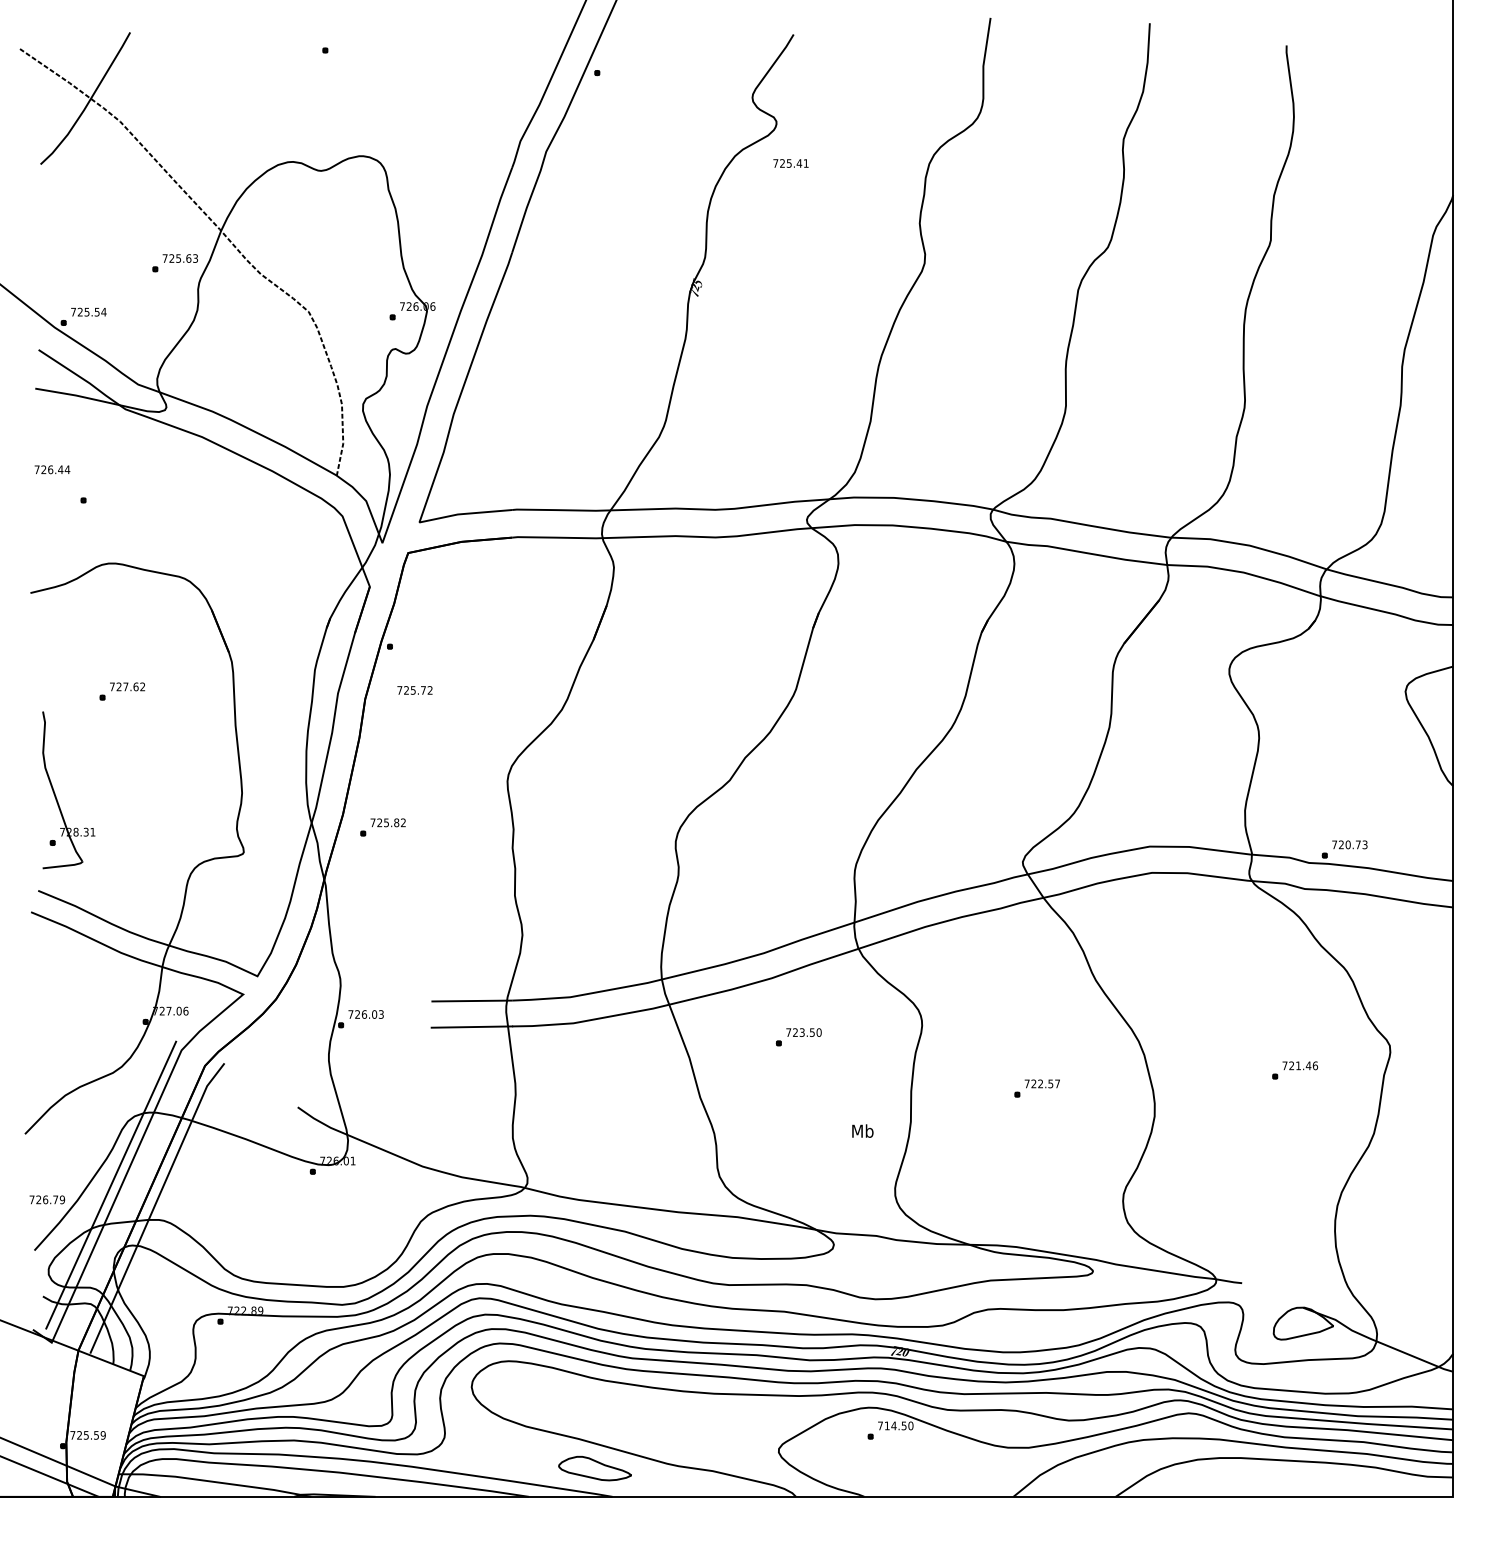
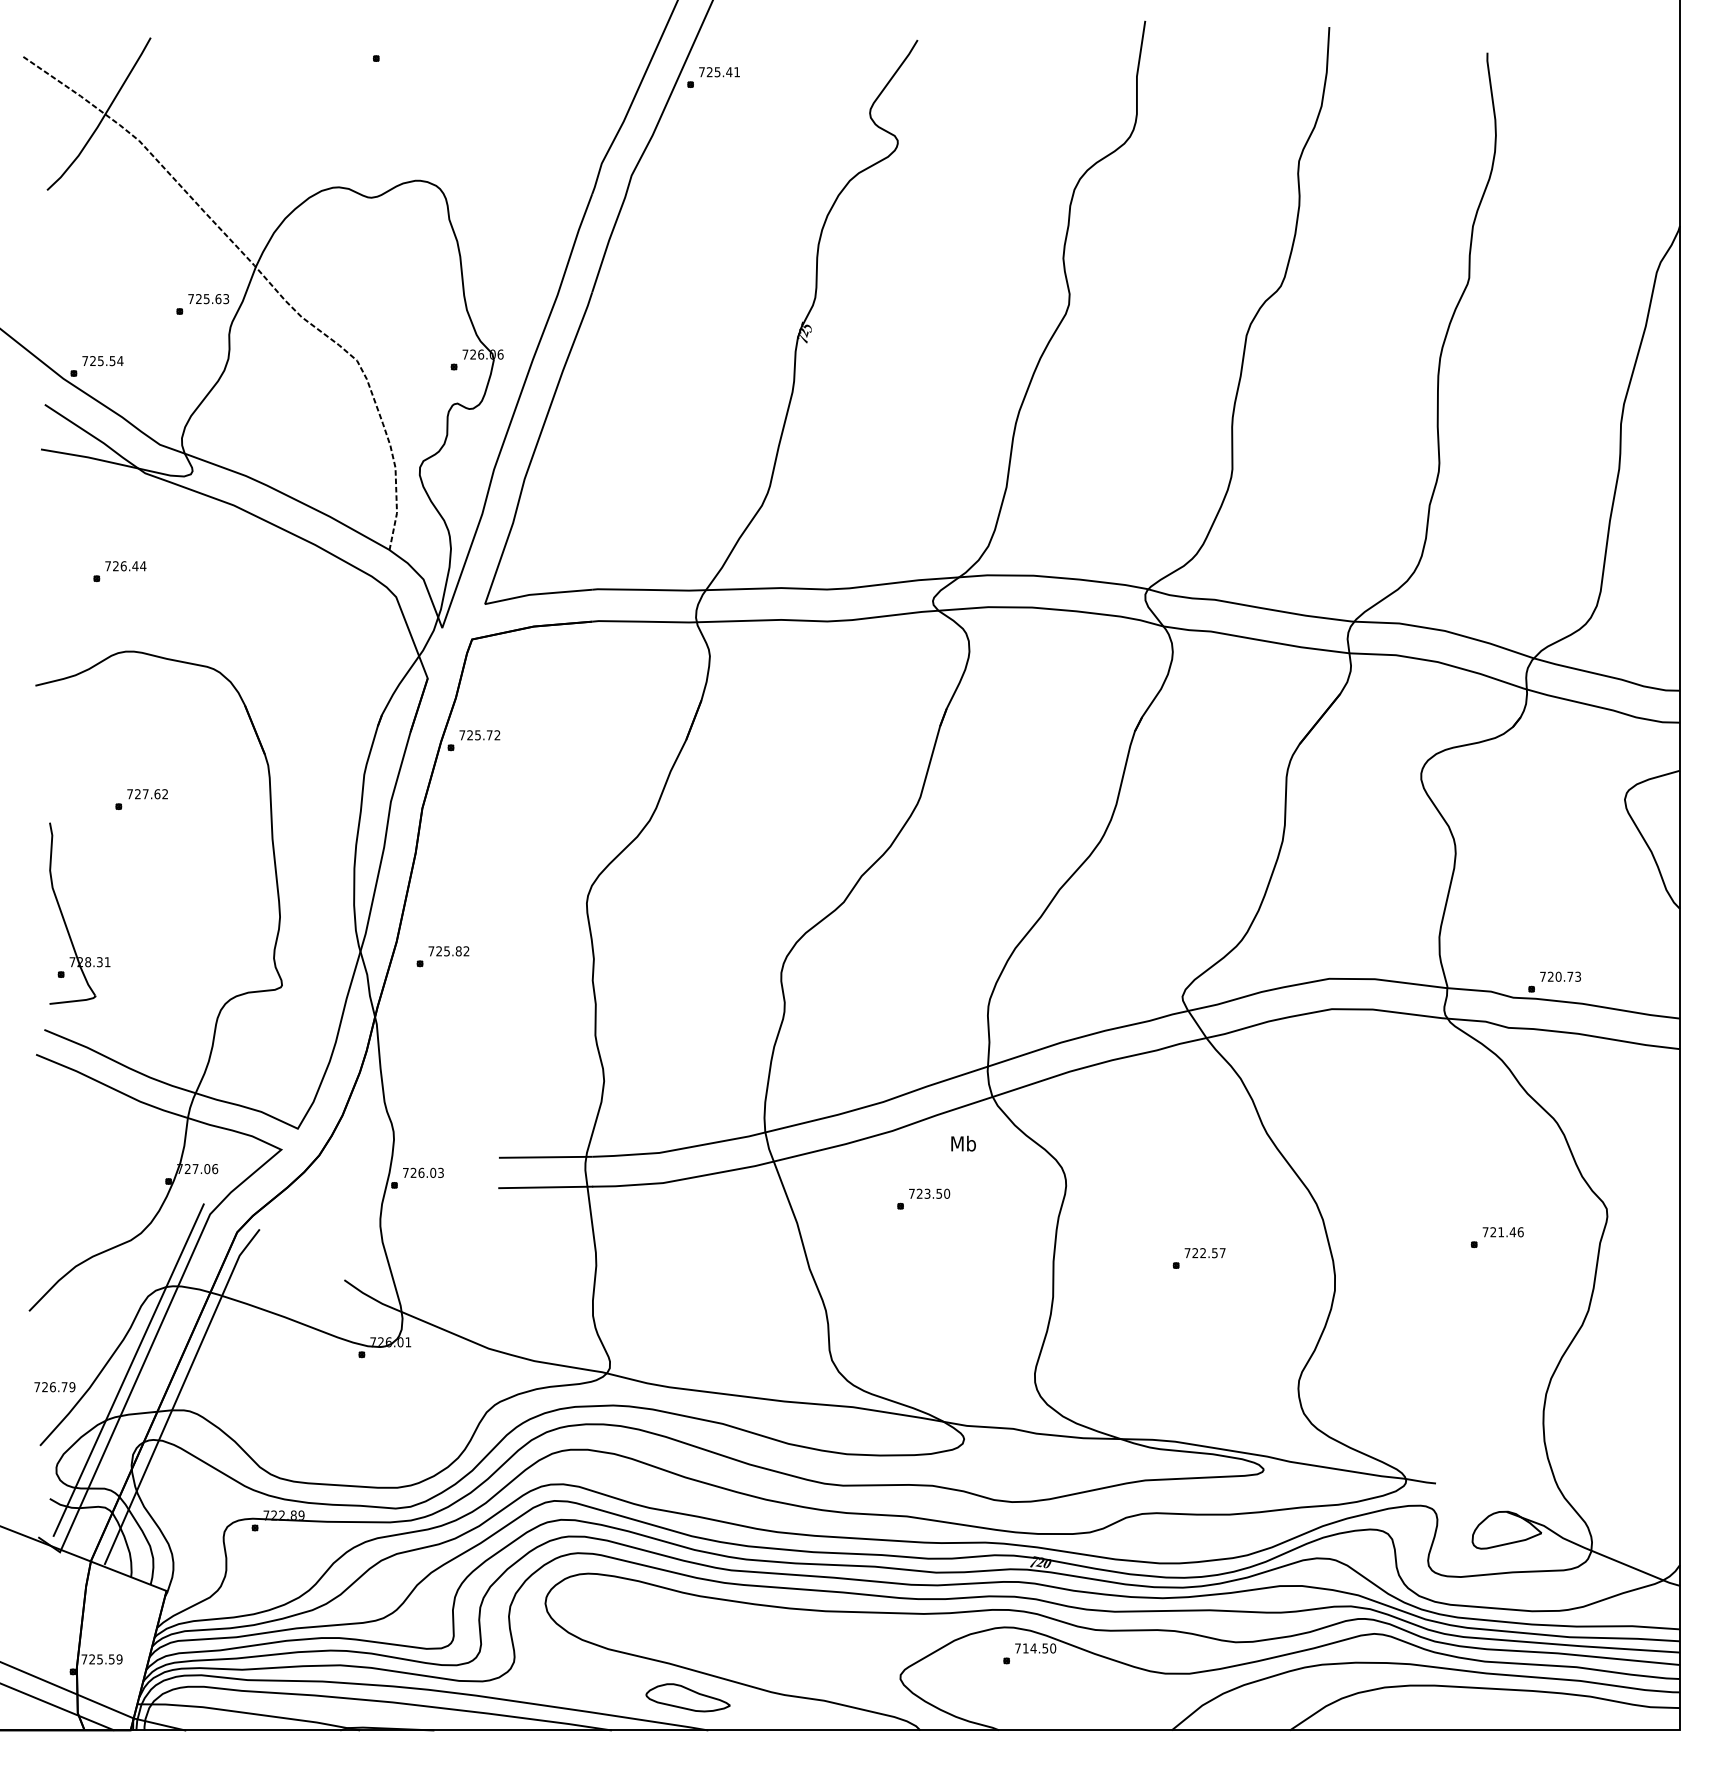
text: (790, 163) -> (719, 72), moved
text: (52, 470) -> (125, 566), moved
text: (414, 690) -> (479, 735), moved
text: (862, 1130) -> (963, 1143), moved

